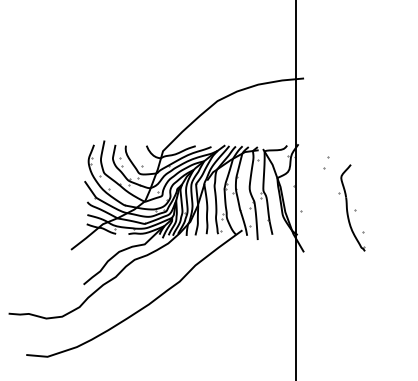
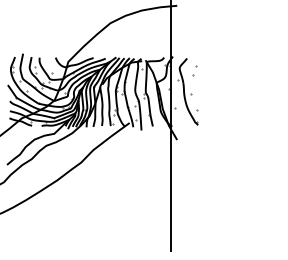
part: (351, 207) -> (187, 91), moved

